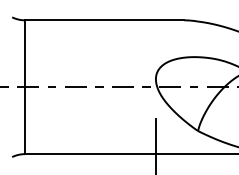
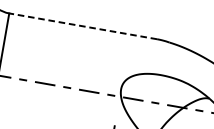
line: (104, 20) -> (82, 26), solid -> dashed

